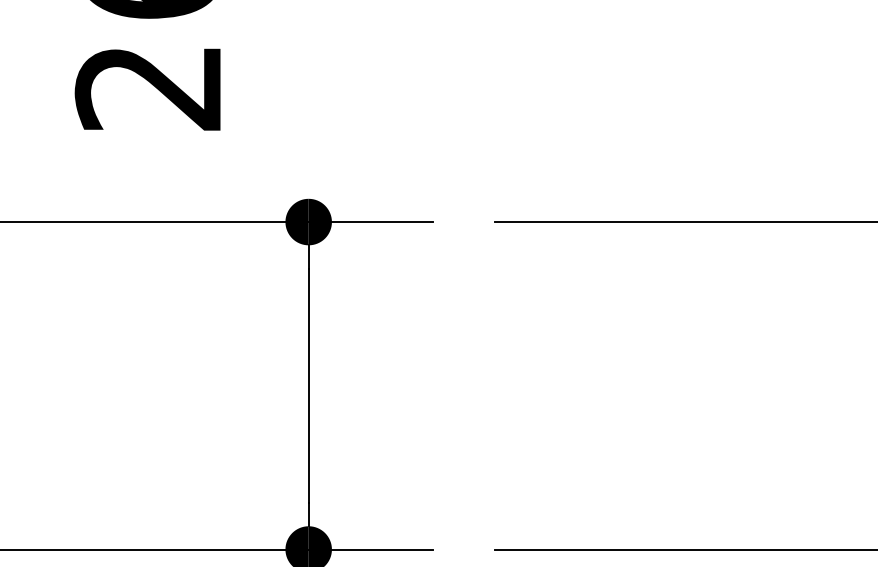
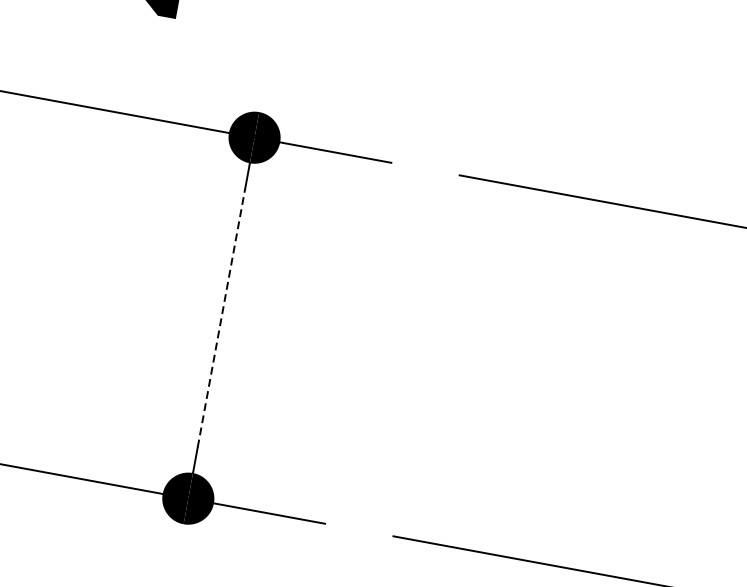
line: (308, 385) -> (221, 317), solid -> dashed

